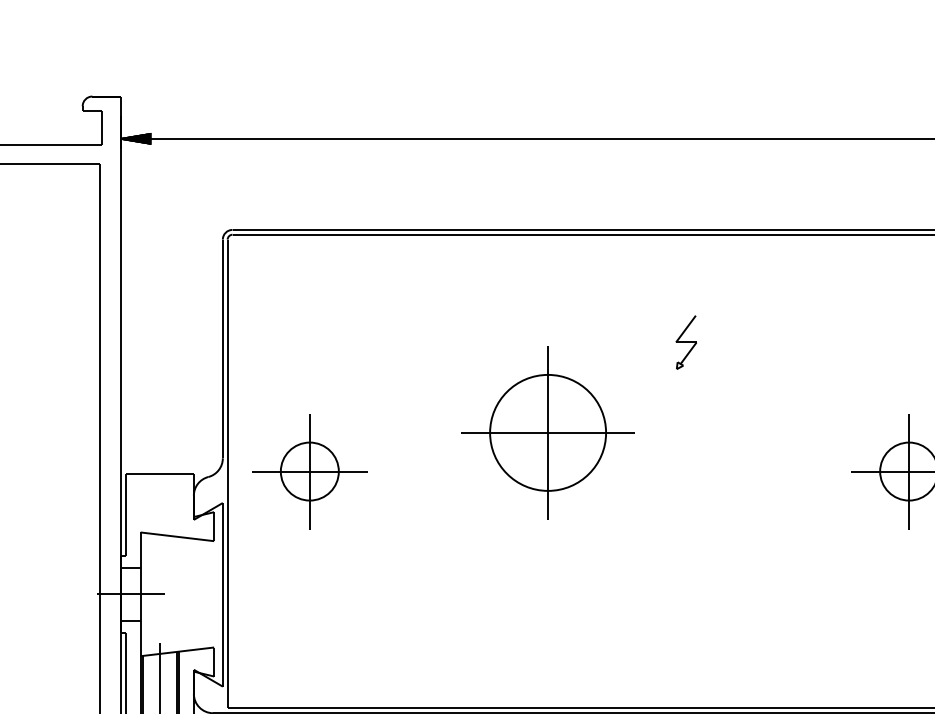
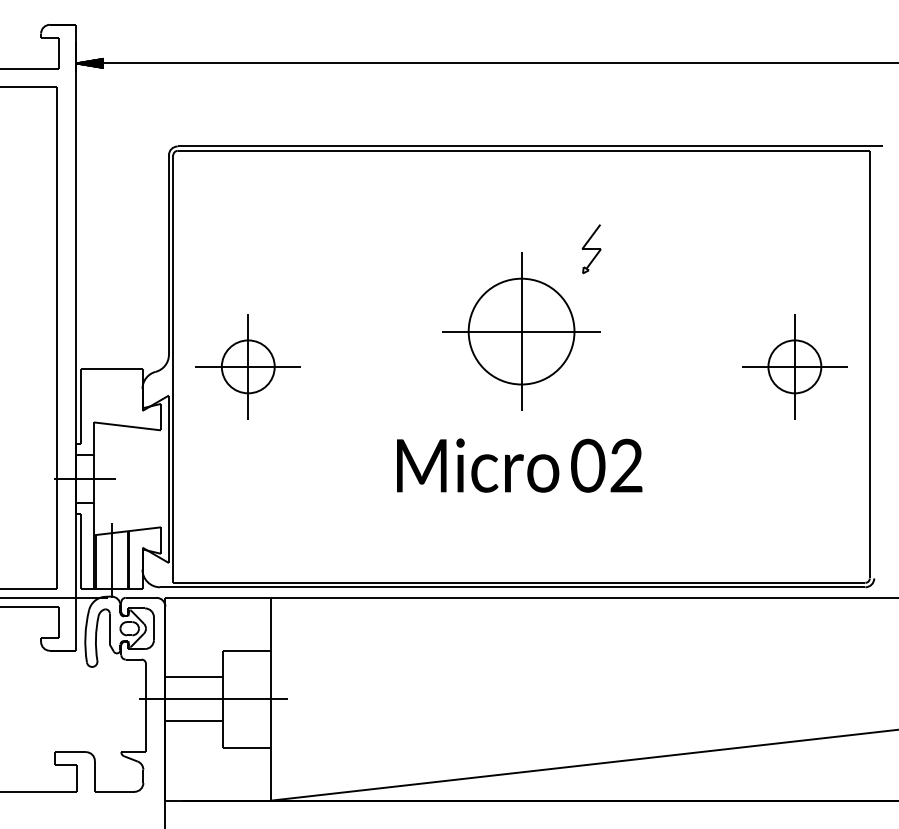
part: (547, 432) -> (521, 331), moved
part: (607, 579) -> (519, 465), added

